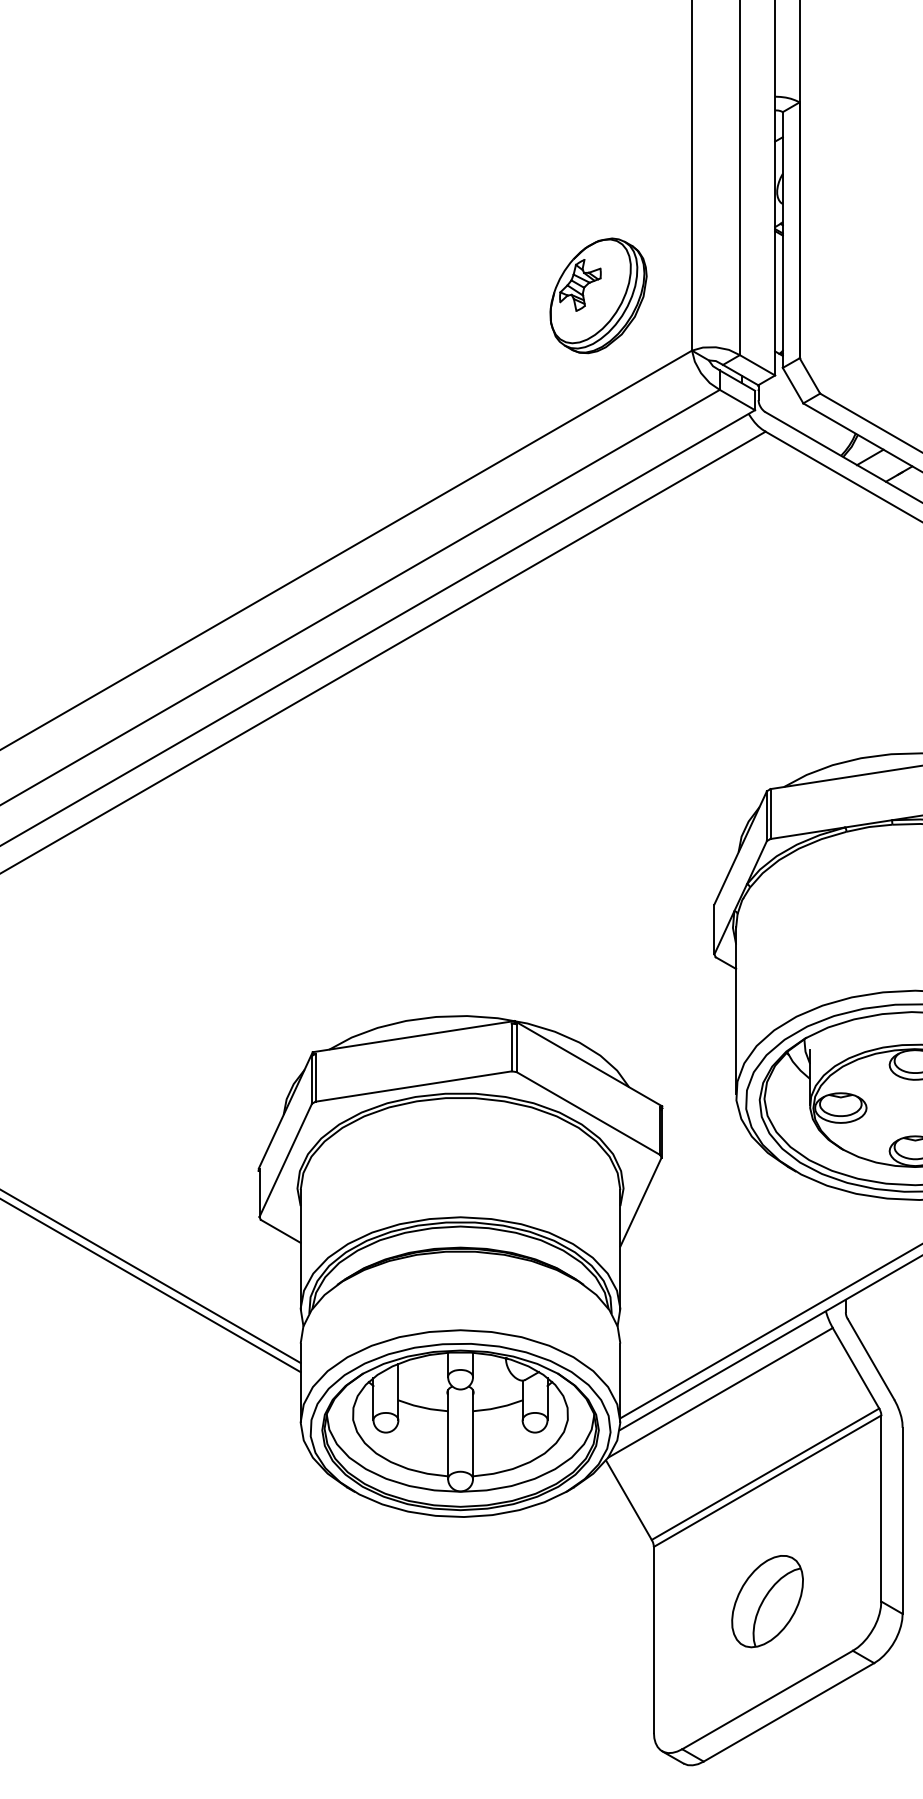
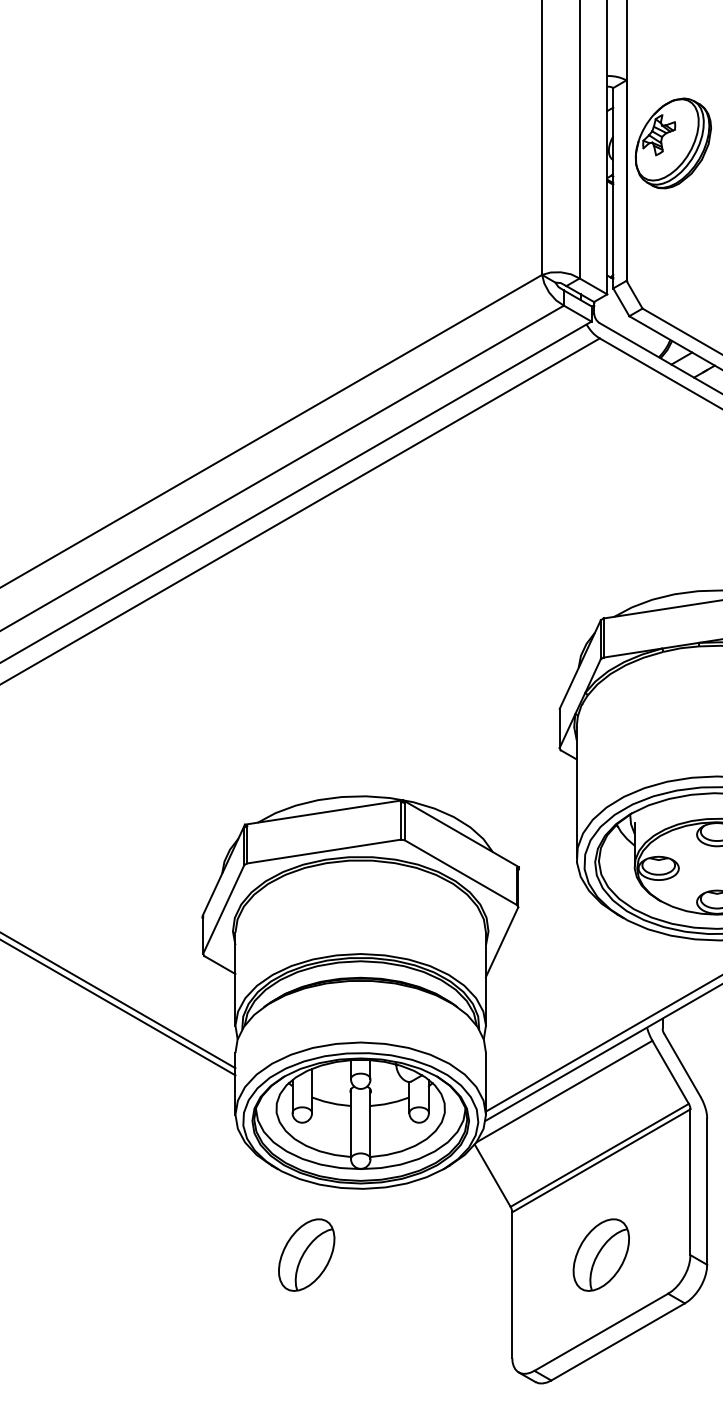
part: (598, 295) -> (673, 143), moved
part: (391, 1601) -> (306, 1255), added

